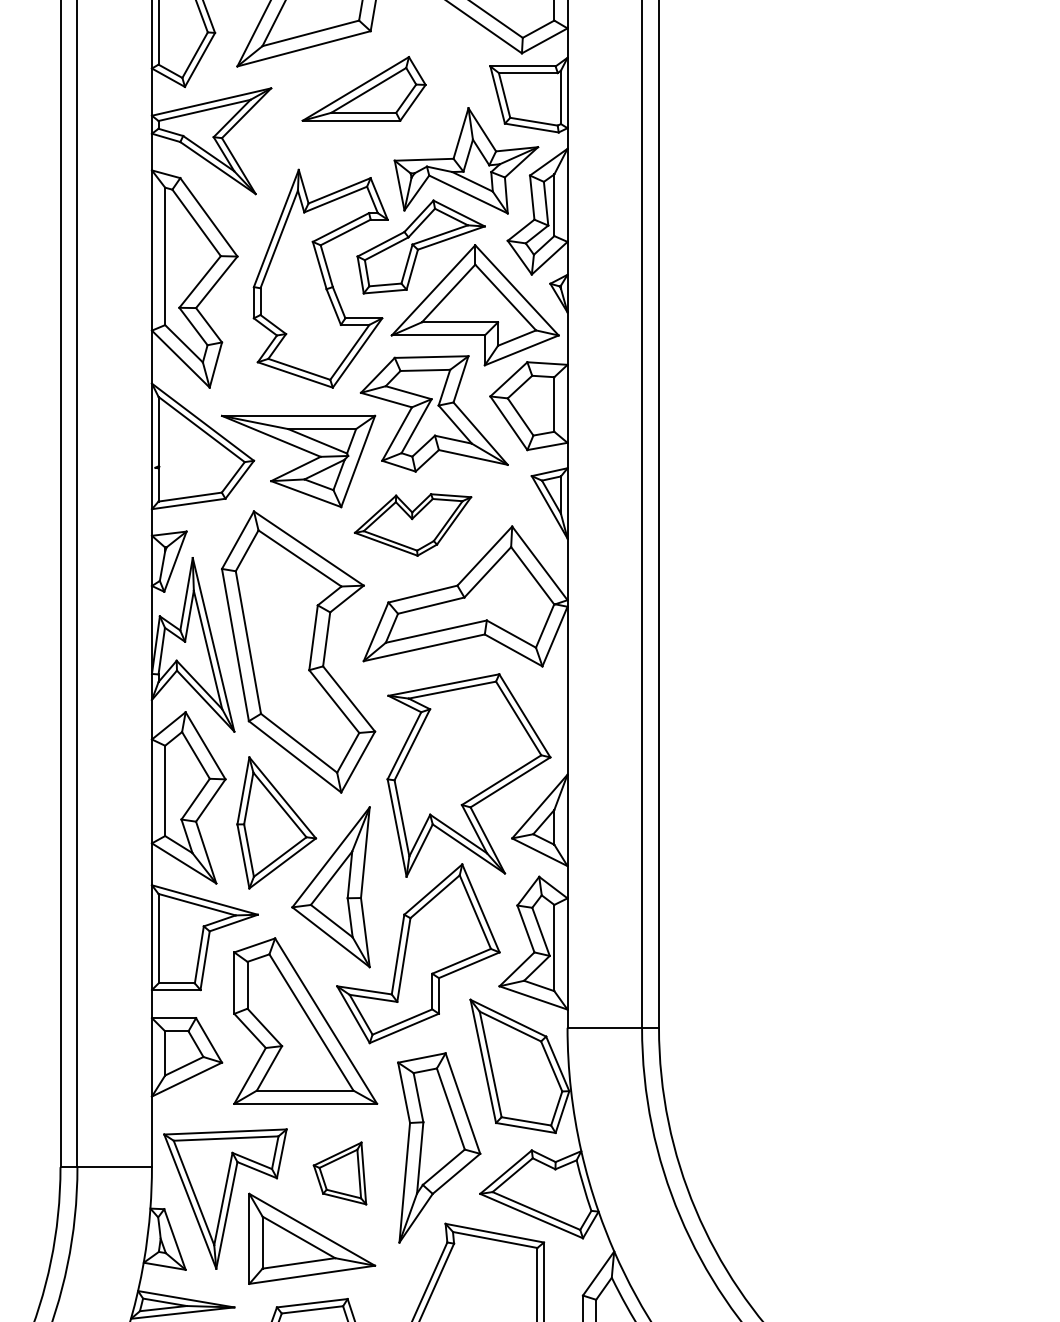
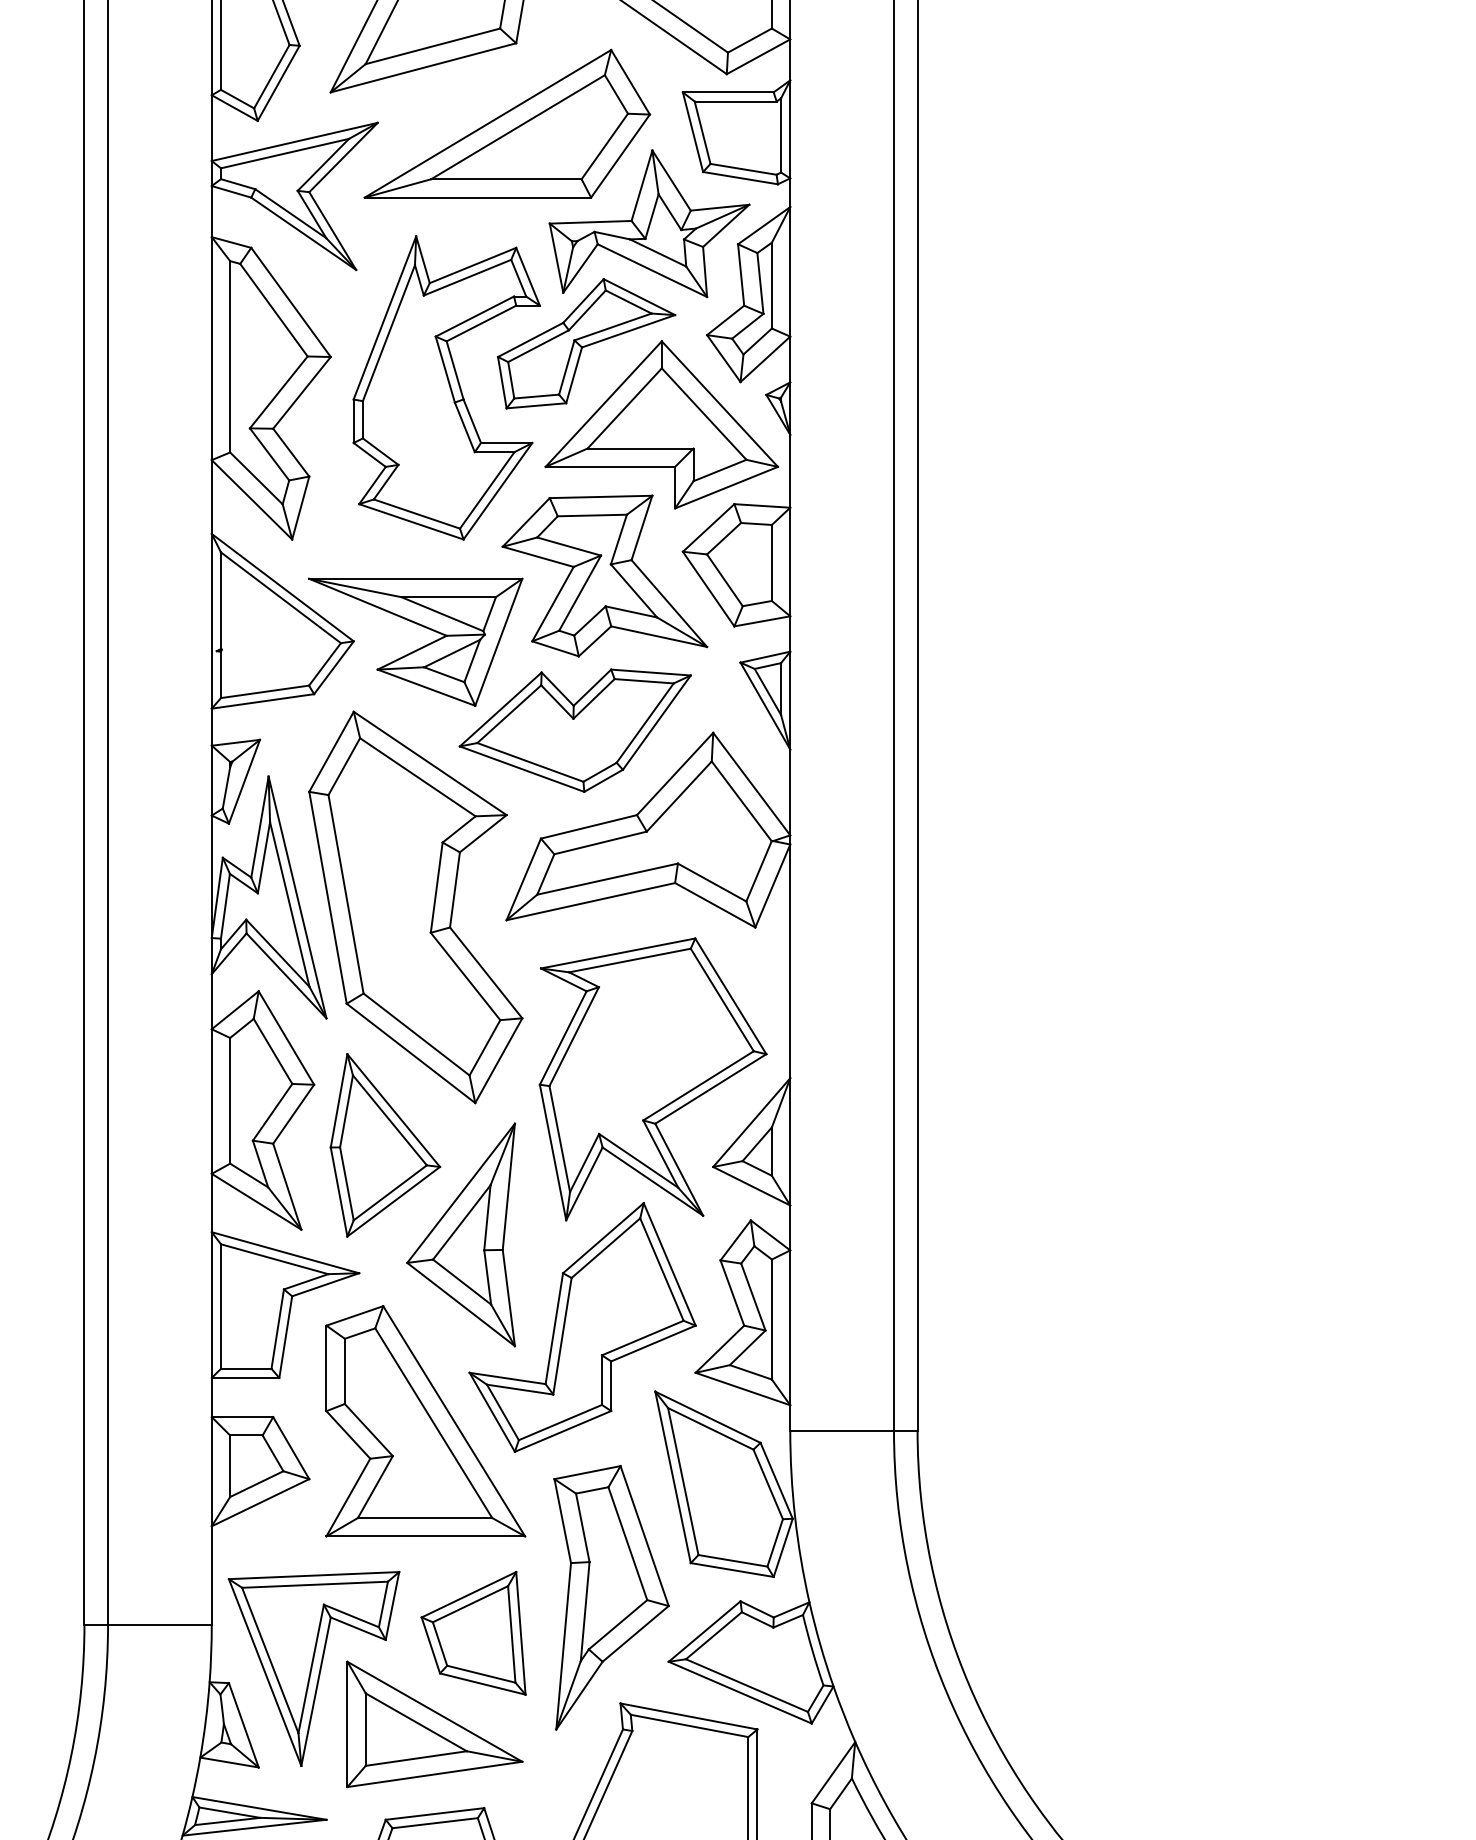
part: (363, 88) -> (506, 123), size x1.67
part: (412, 524) -> (574, 730), size x1.43
part: (339, 1173) -> (473, 1633), size x1.43

